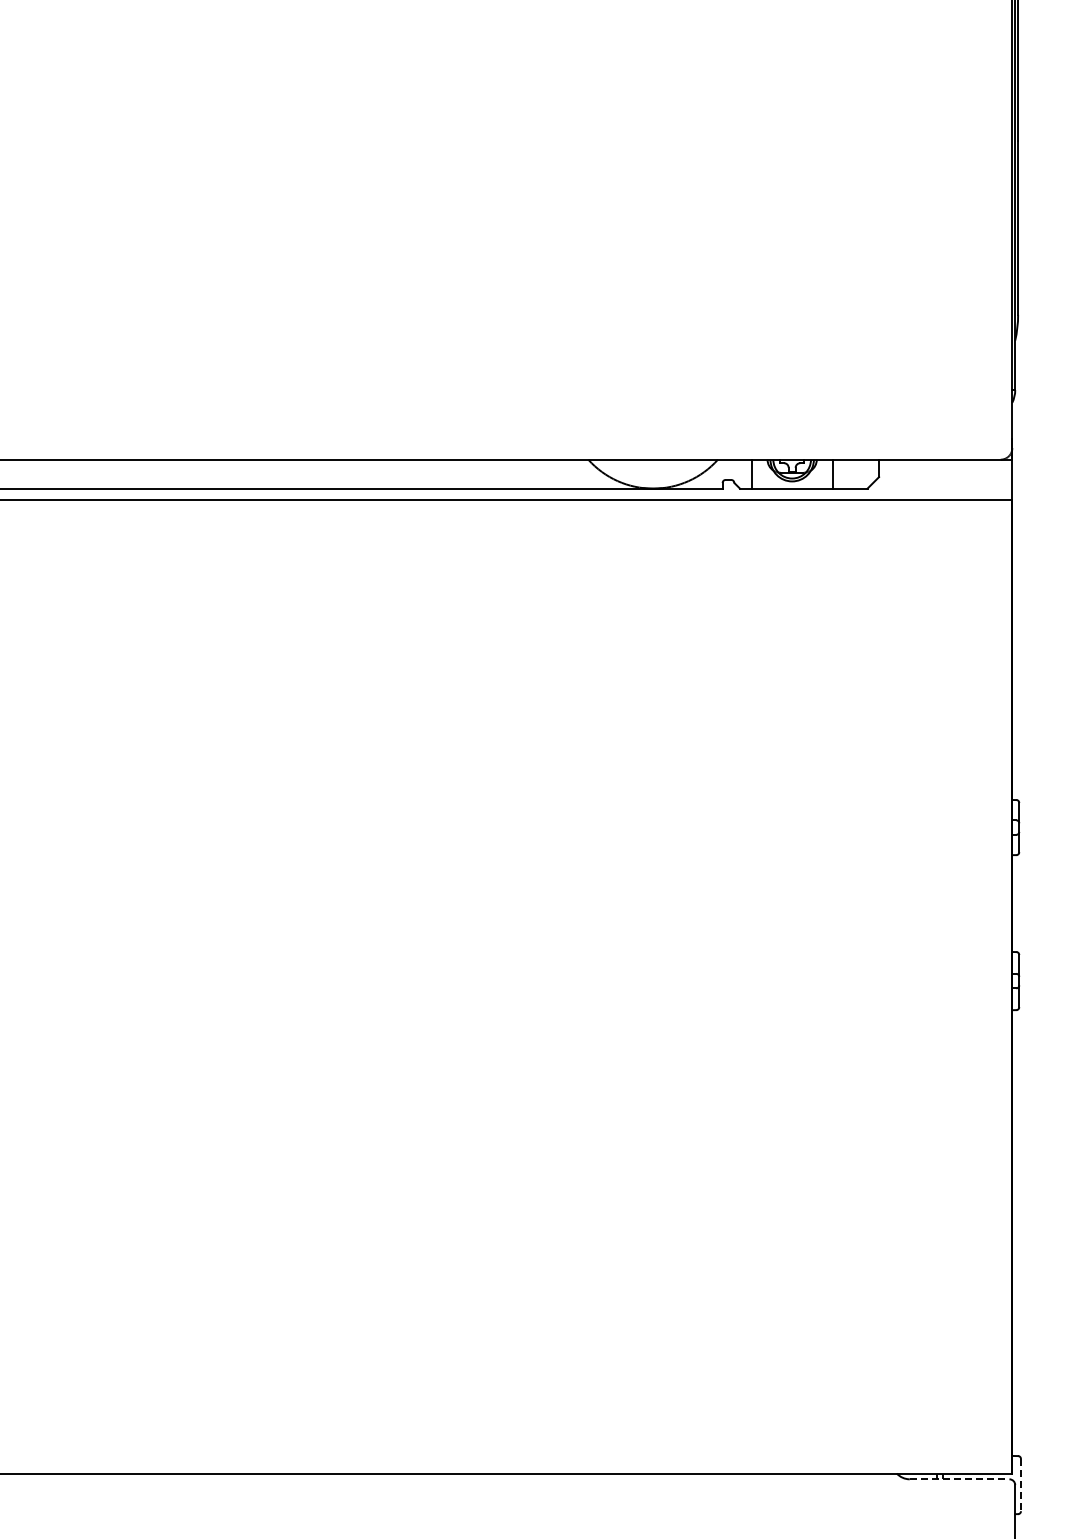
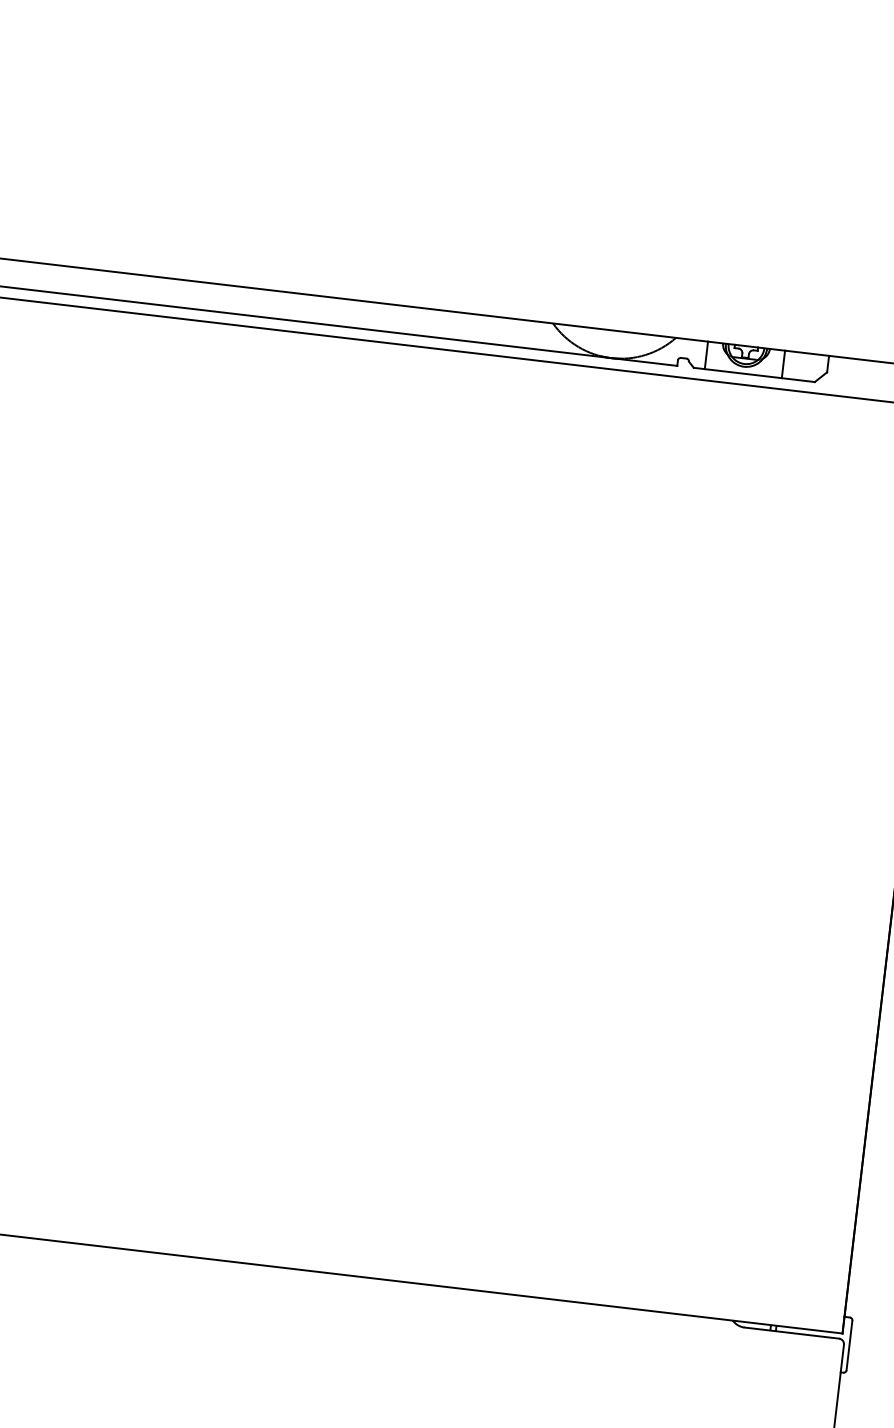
line: (959, 1479) -> (791, 1333), dashed -> solid
line: (1021, 1485) -> (849, 1345), dashed -> solid

